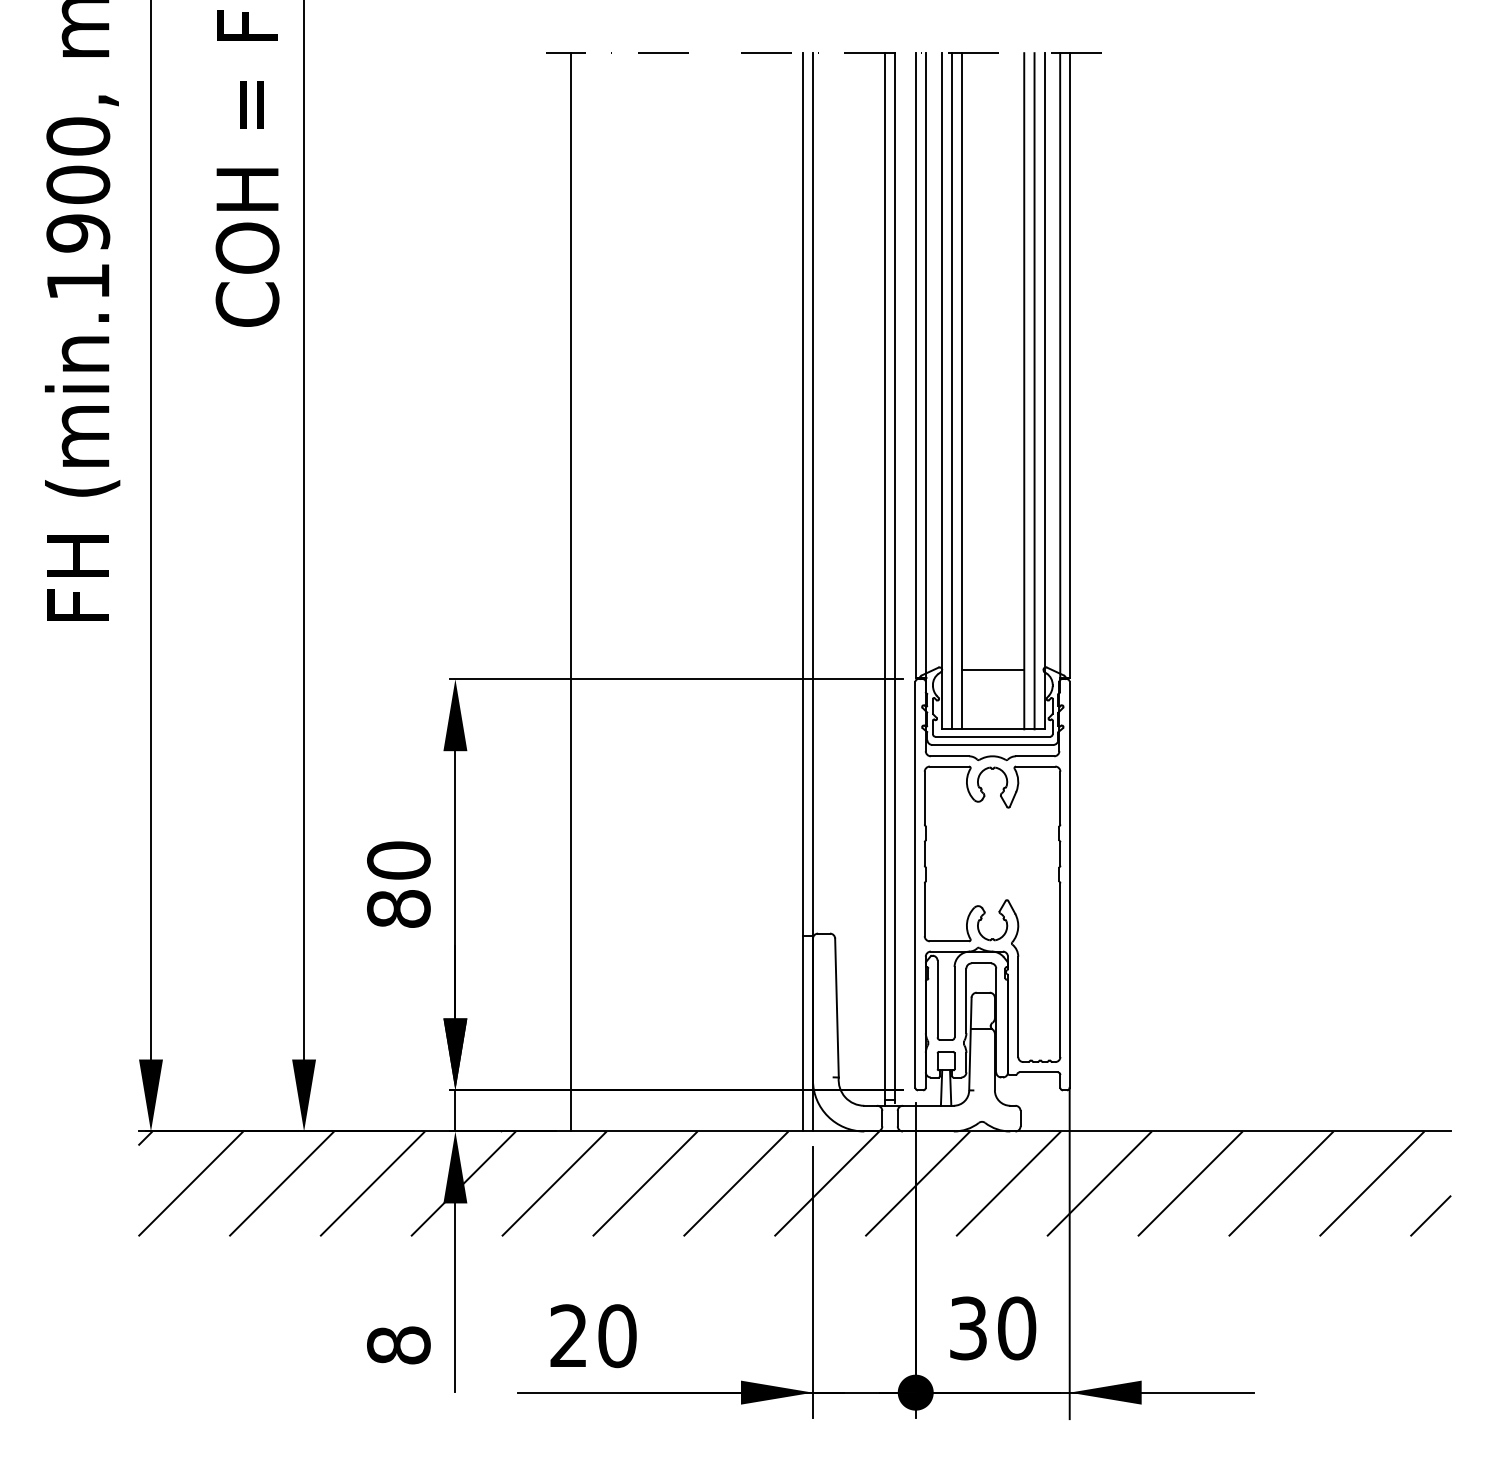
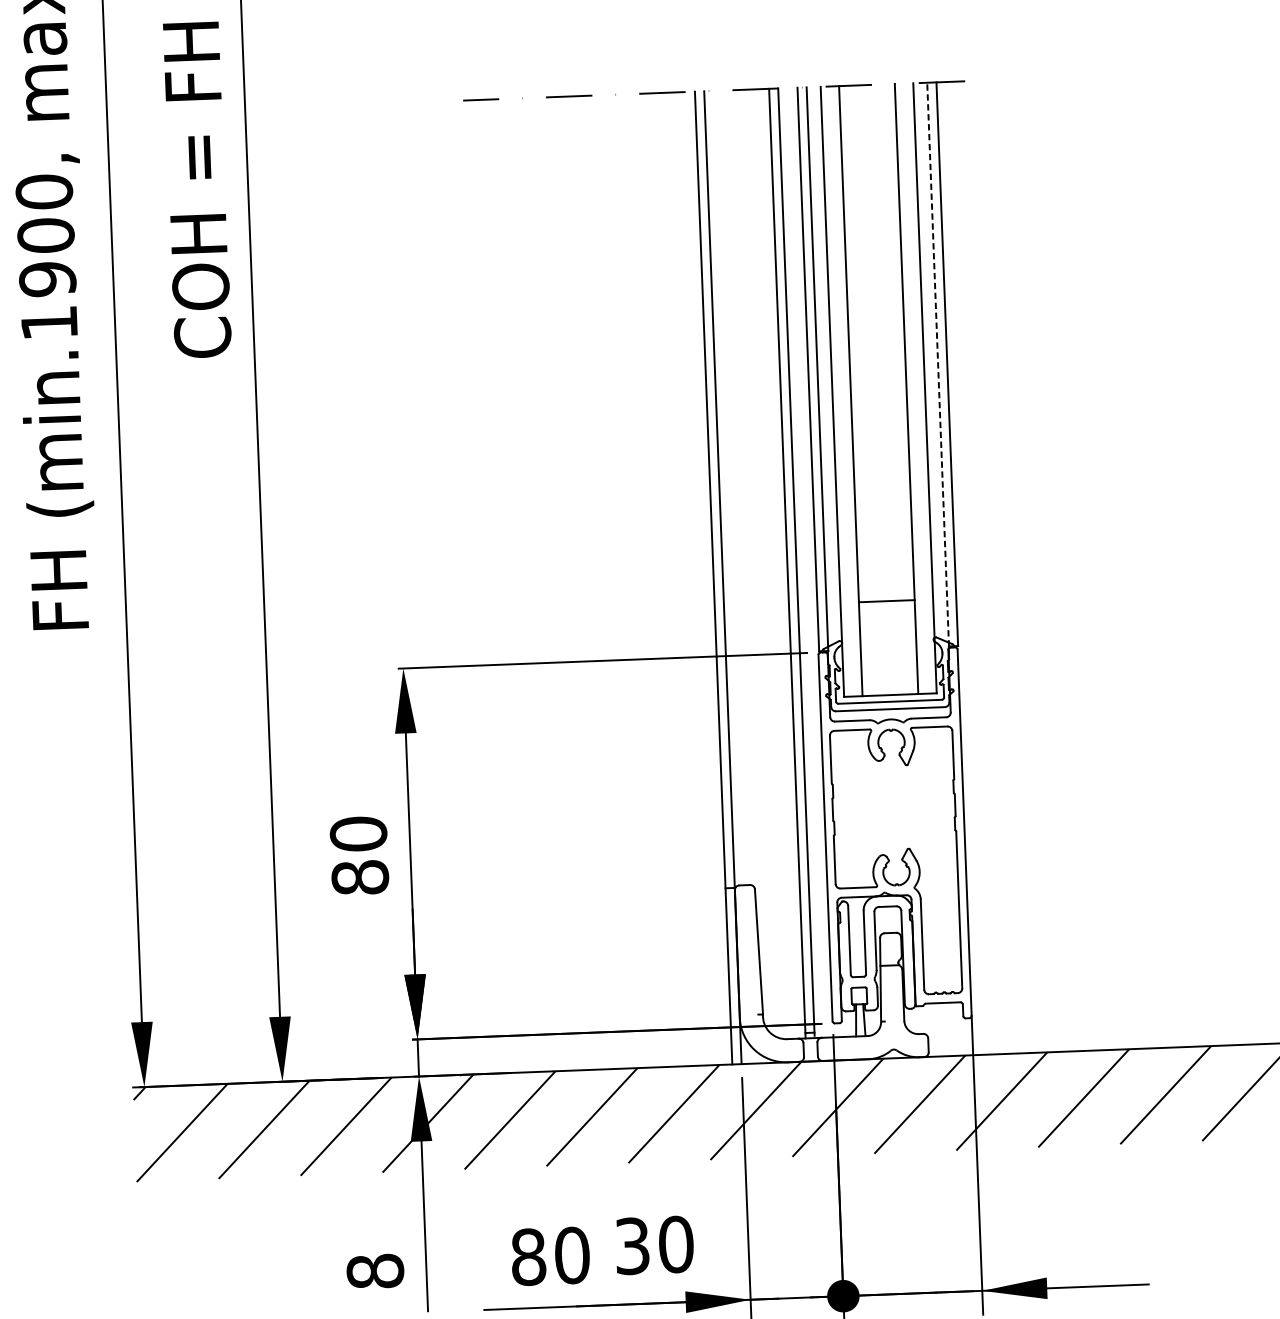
line: (1060, 365) -> (938, 364), solid -> dashed
line: (952, 391) -> (841, 391), removed
line: (1034, 391) -> (915, 388), removed
line: (571, 592) -> (505, 586), removed
line: (993, 670) -> (886, 601), moved
text: (993, 1328) -> (655, 1245), moved
text: (569, 1336) -> (529, 1257), 20 -> 80

